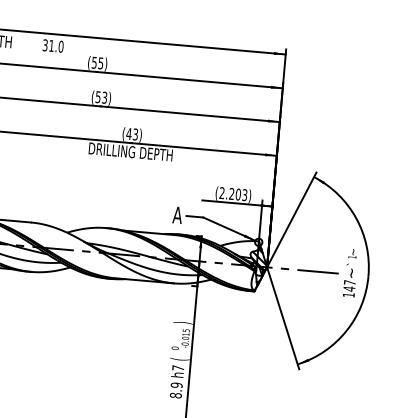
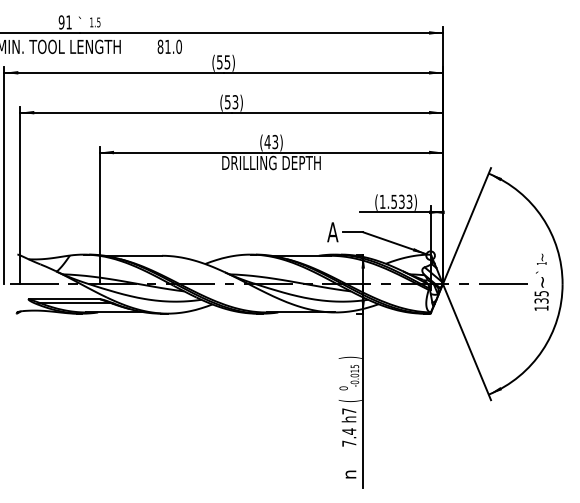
text: (45, 45) -> (160, 46), 31.0 -> 81.0
text: (229, 193) -> (391, 201), (2.203) -> (1.533)
text: (349, 285) -> (541, 297), 147 -> 135
text: (176, 390) -> (349, 437), 8.9 -> 7.4

